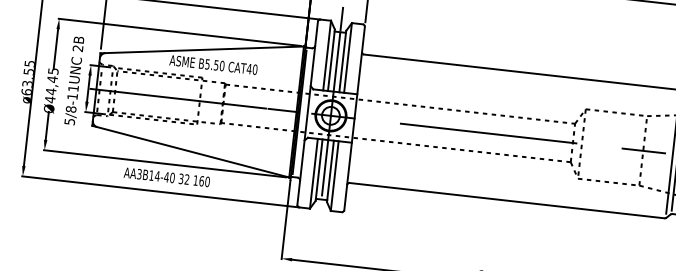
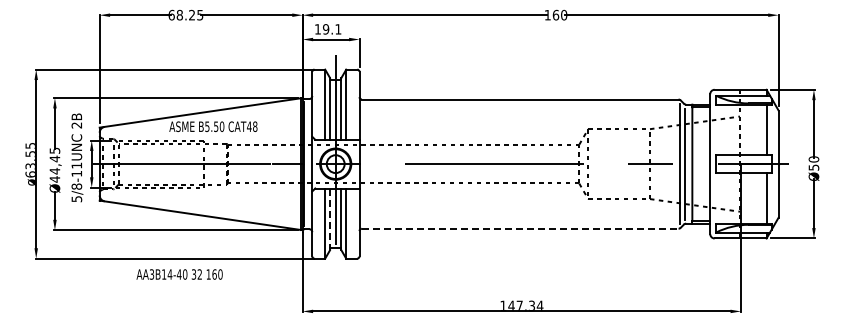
text: (255, 69) -> (255, 126), CAT40 -> CAT48
line: (319, 170) -> (330, 219), solid -> dashed
text: (166, 177) -> (179, 274), moved
line: (507, 200) -> (520, 228), solid -> dashed

